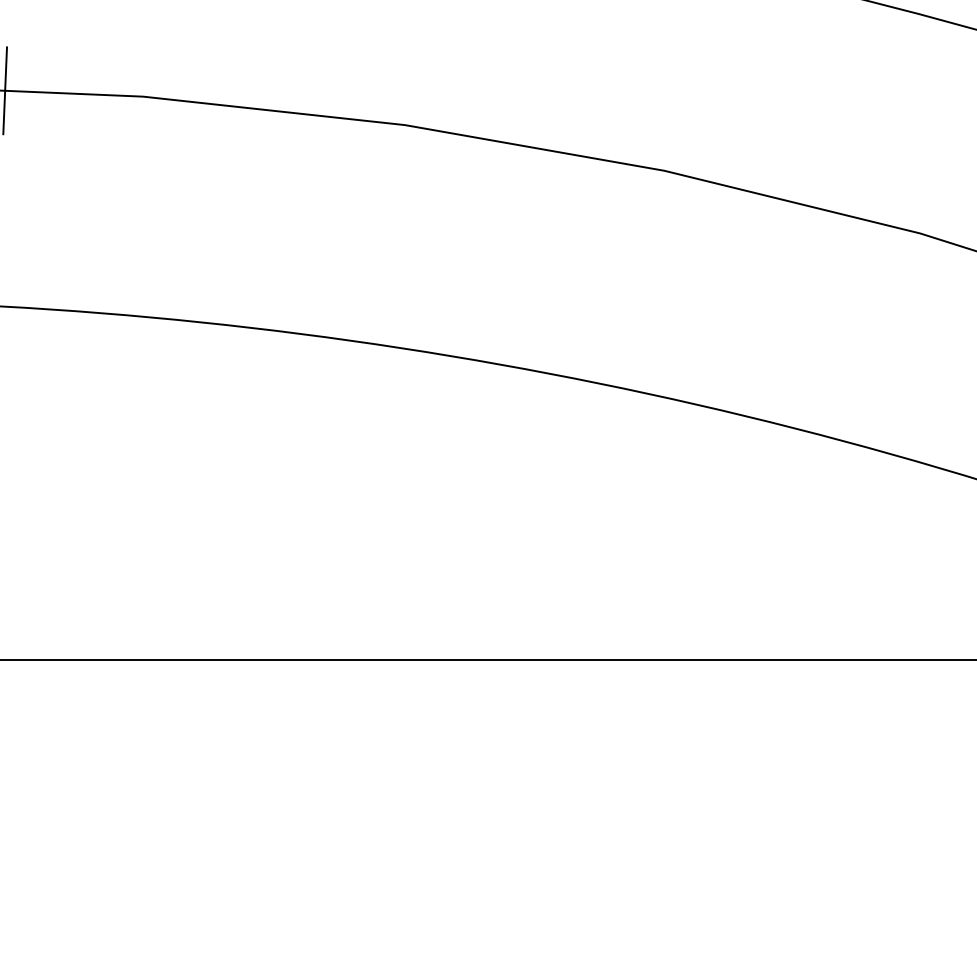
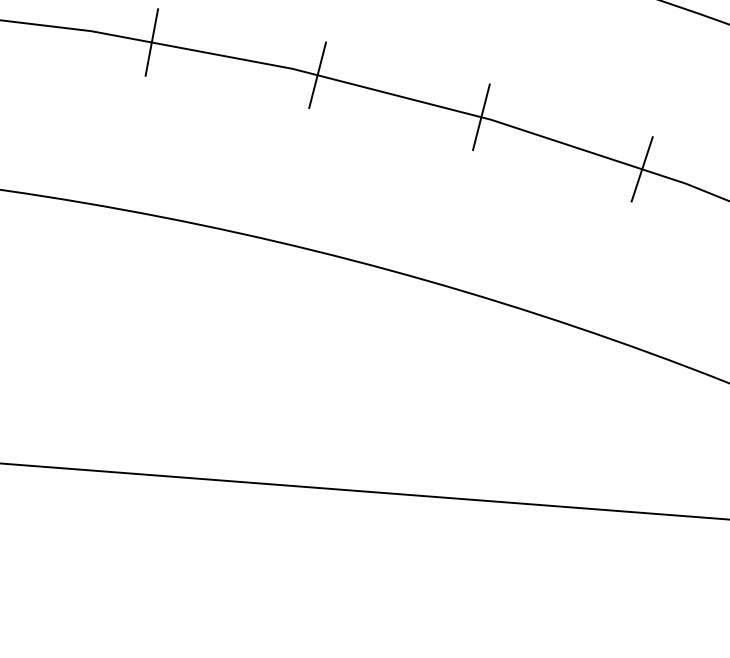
line: (221, 104) -> (151, 41), added
line: (437, 130) -> (317, 75), added
line: (651, 168) -> (481, 117), added
line: (862, 219) -> (641, 169), added

